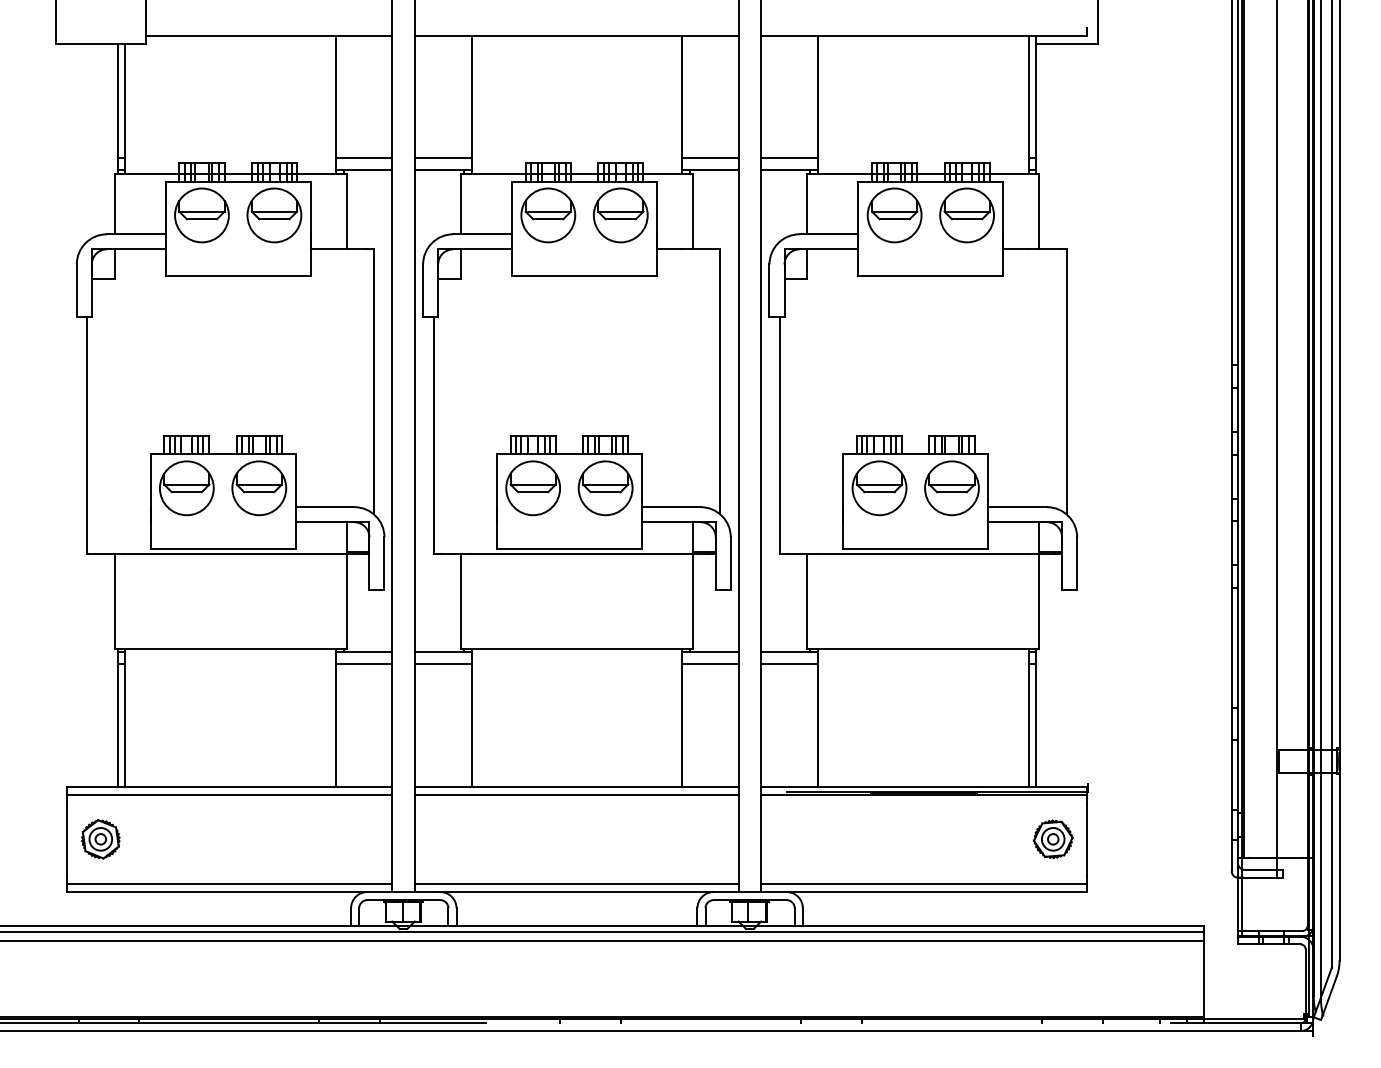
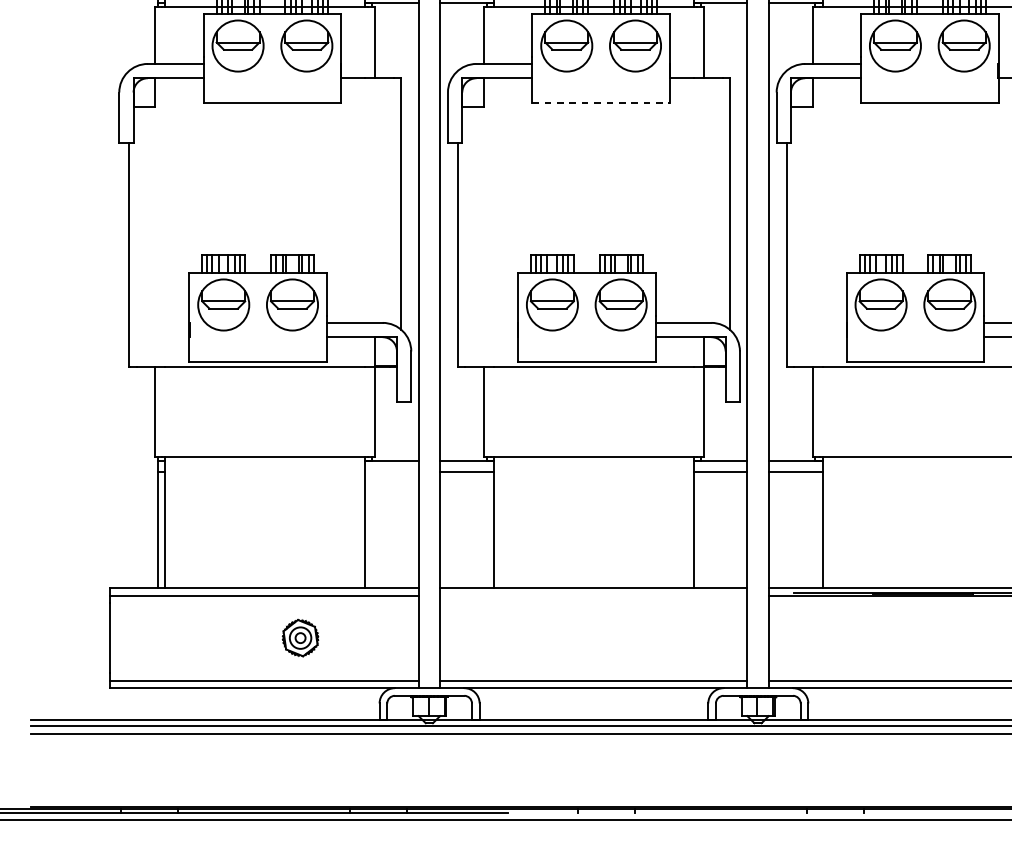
line: (585, 275) -> (602, 103), solid -> dashed
line: (364, 664) -> (392, 472), removed
line: (576, 794) -> (593, 595), removed
part: (100, 839) -> (300, 638), moved

